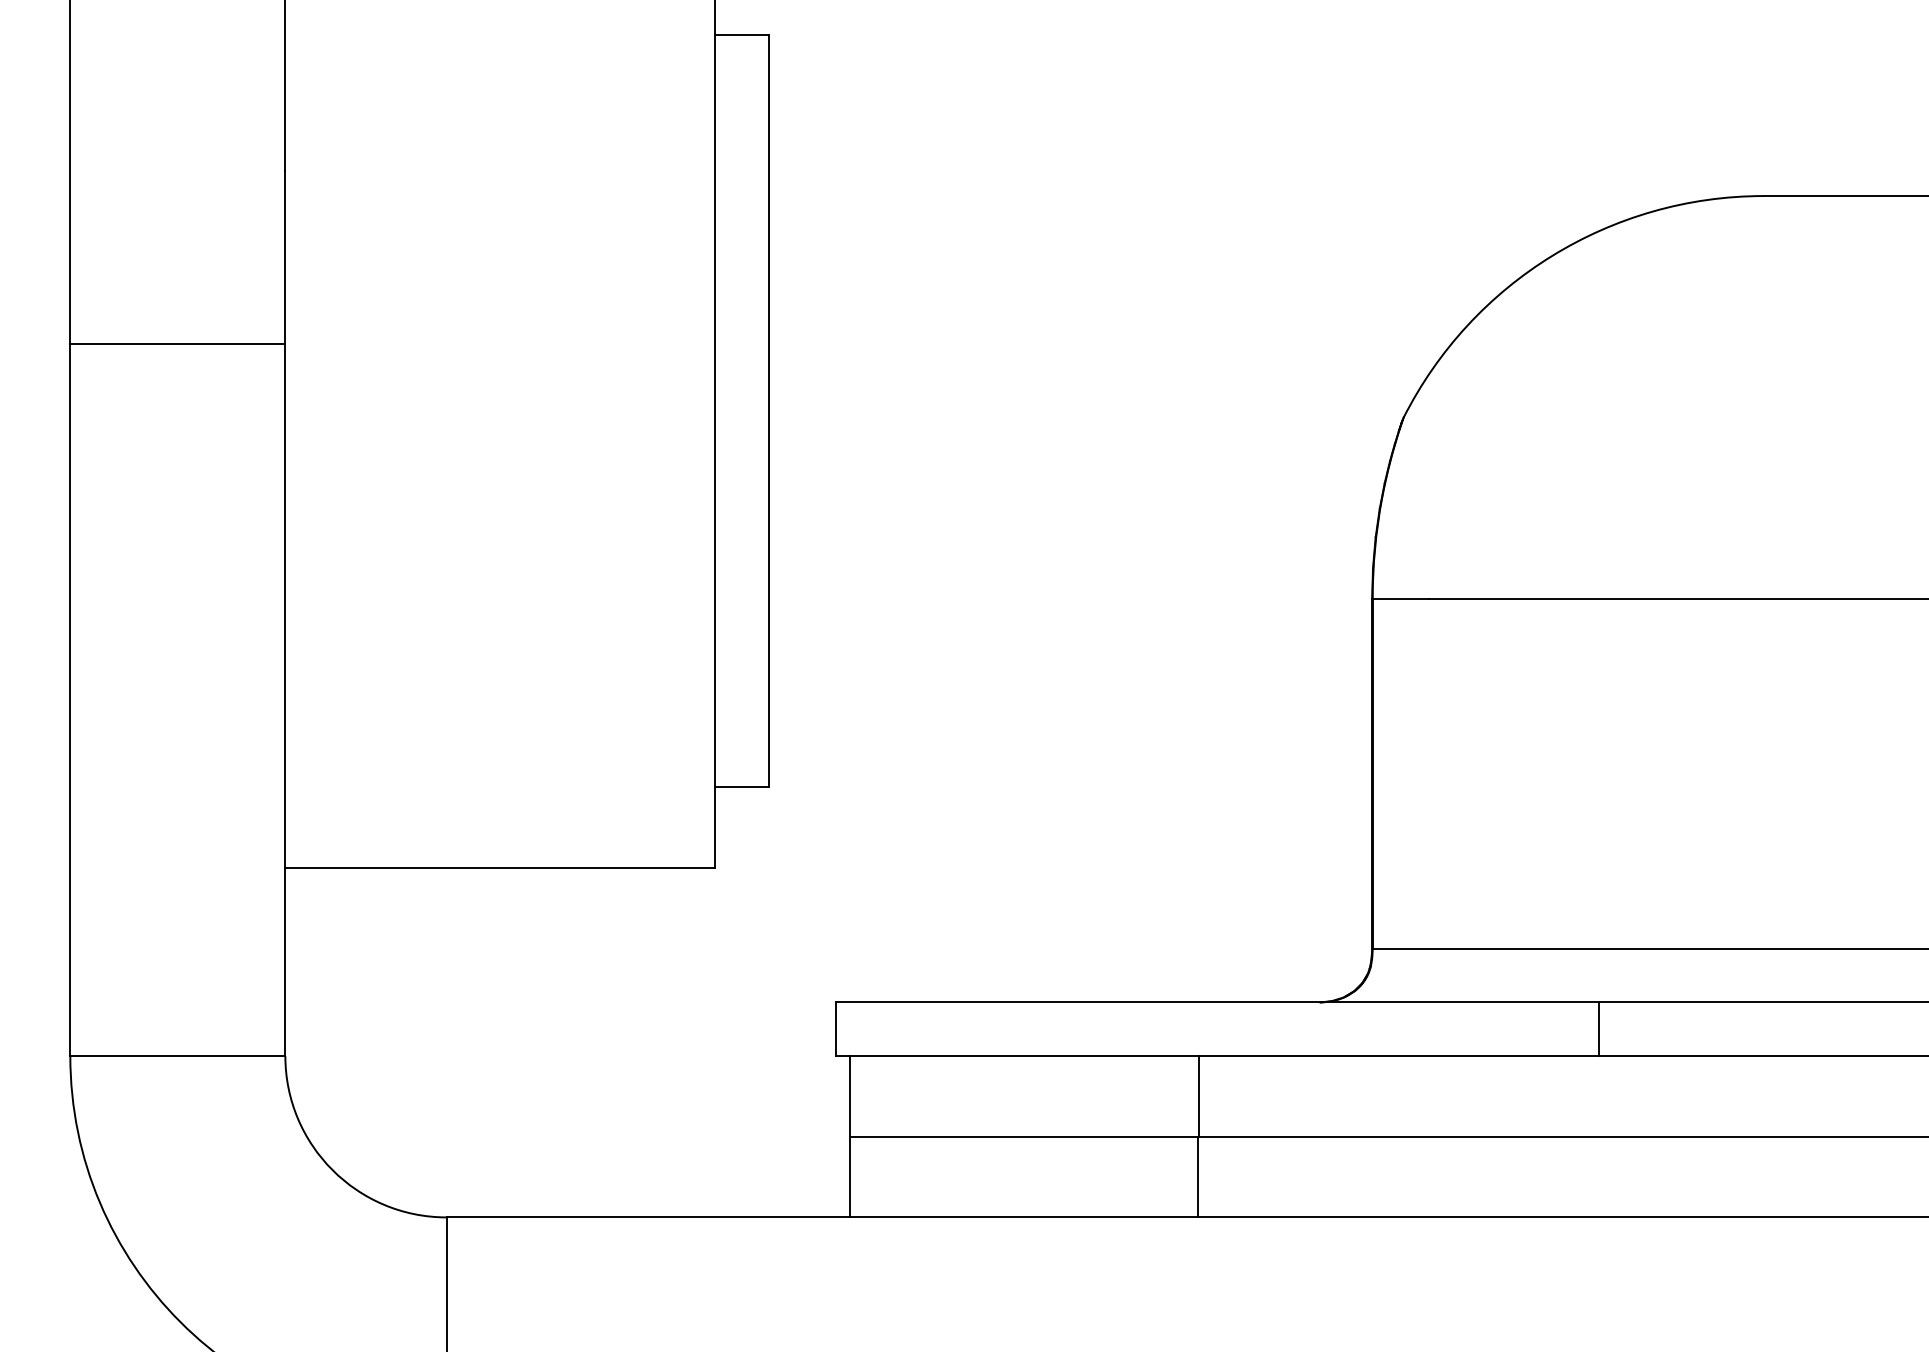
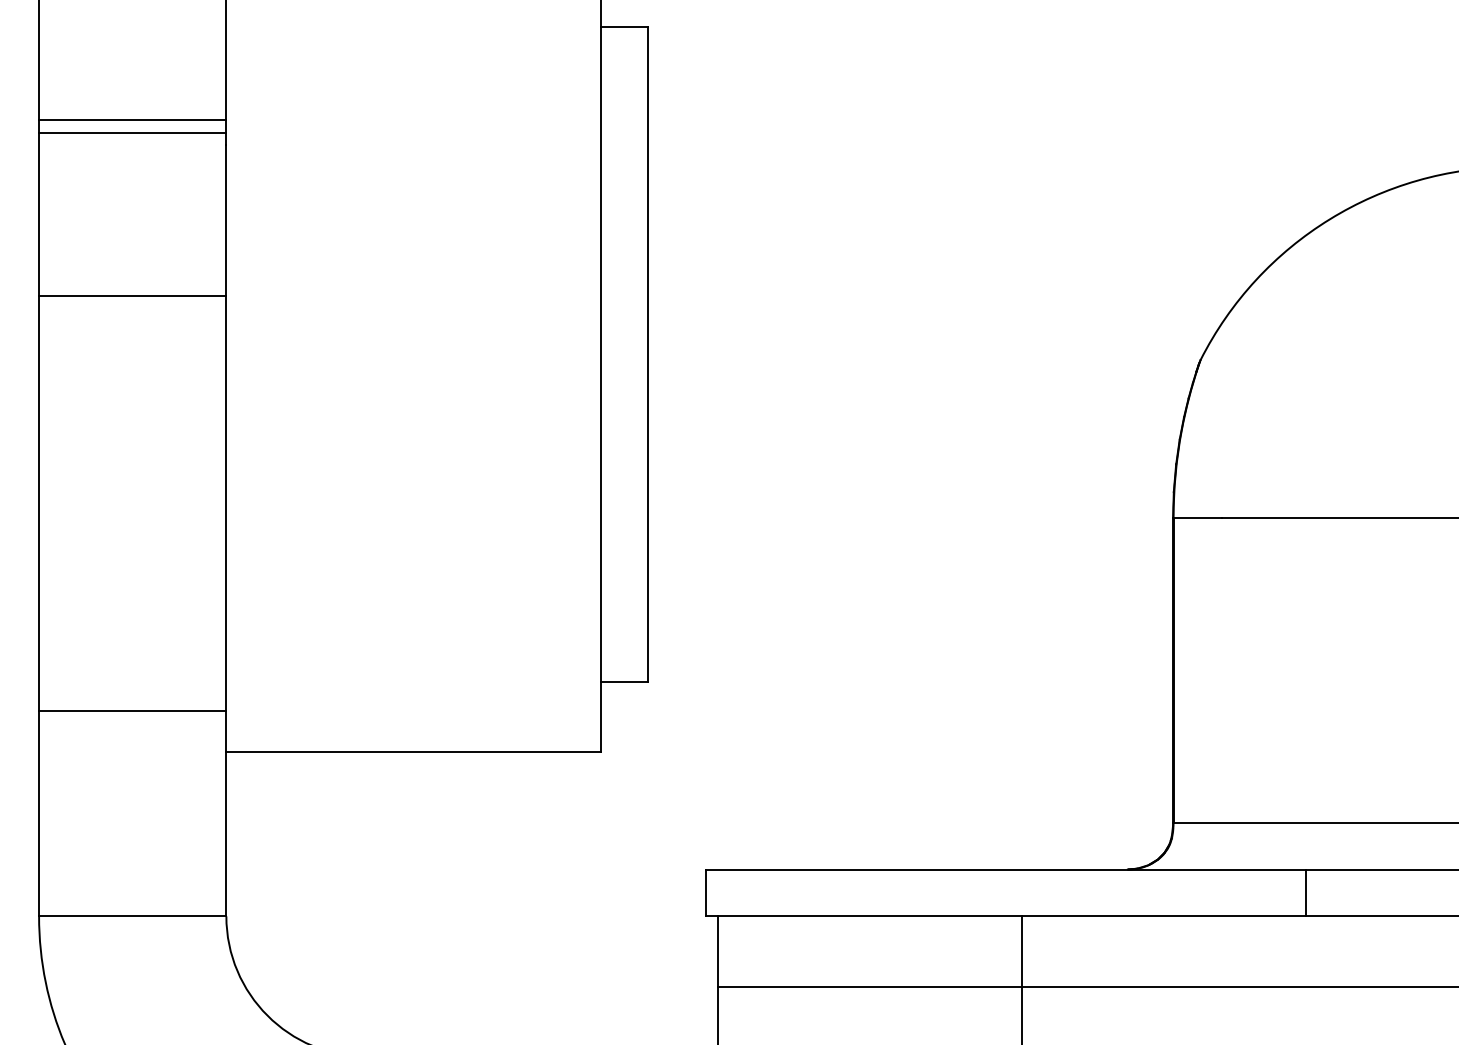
line: (177, 142) -> (132, 120), added
line: (177, 156) -> (132, 132), added
line: (177, 820) -> (132, 711), added
line: (1599, 1029) -> (1305, 893), moved

